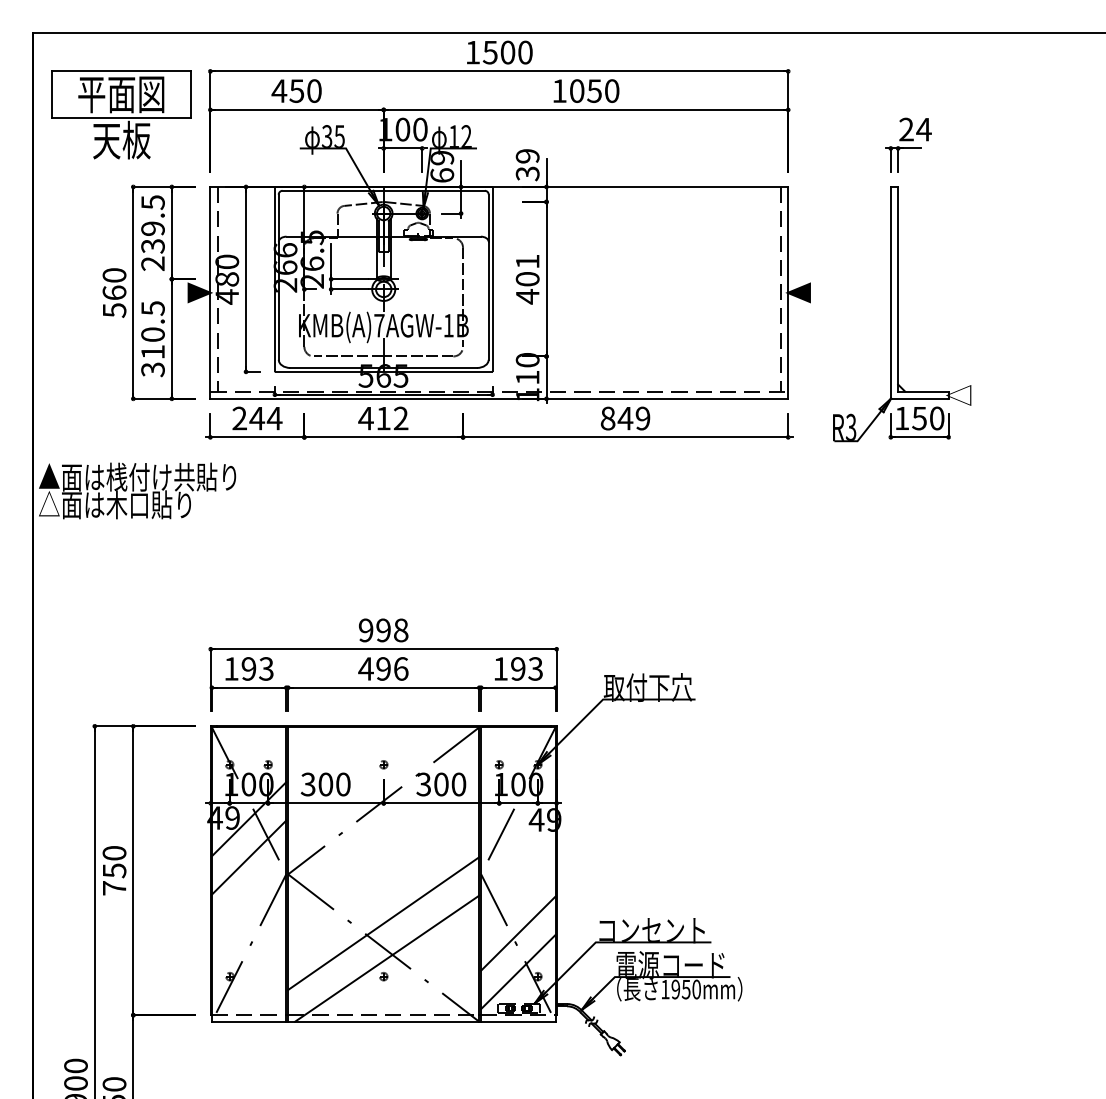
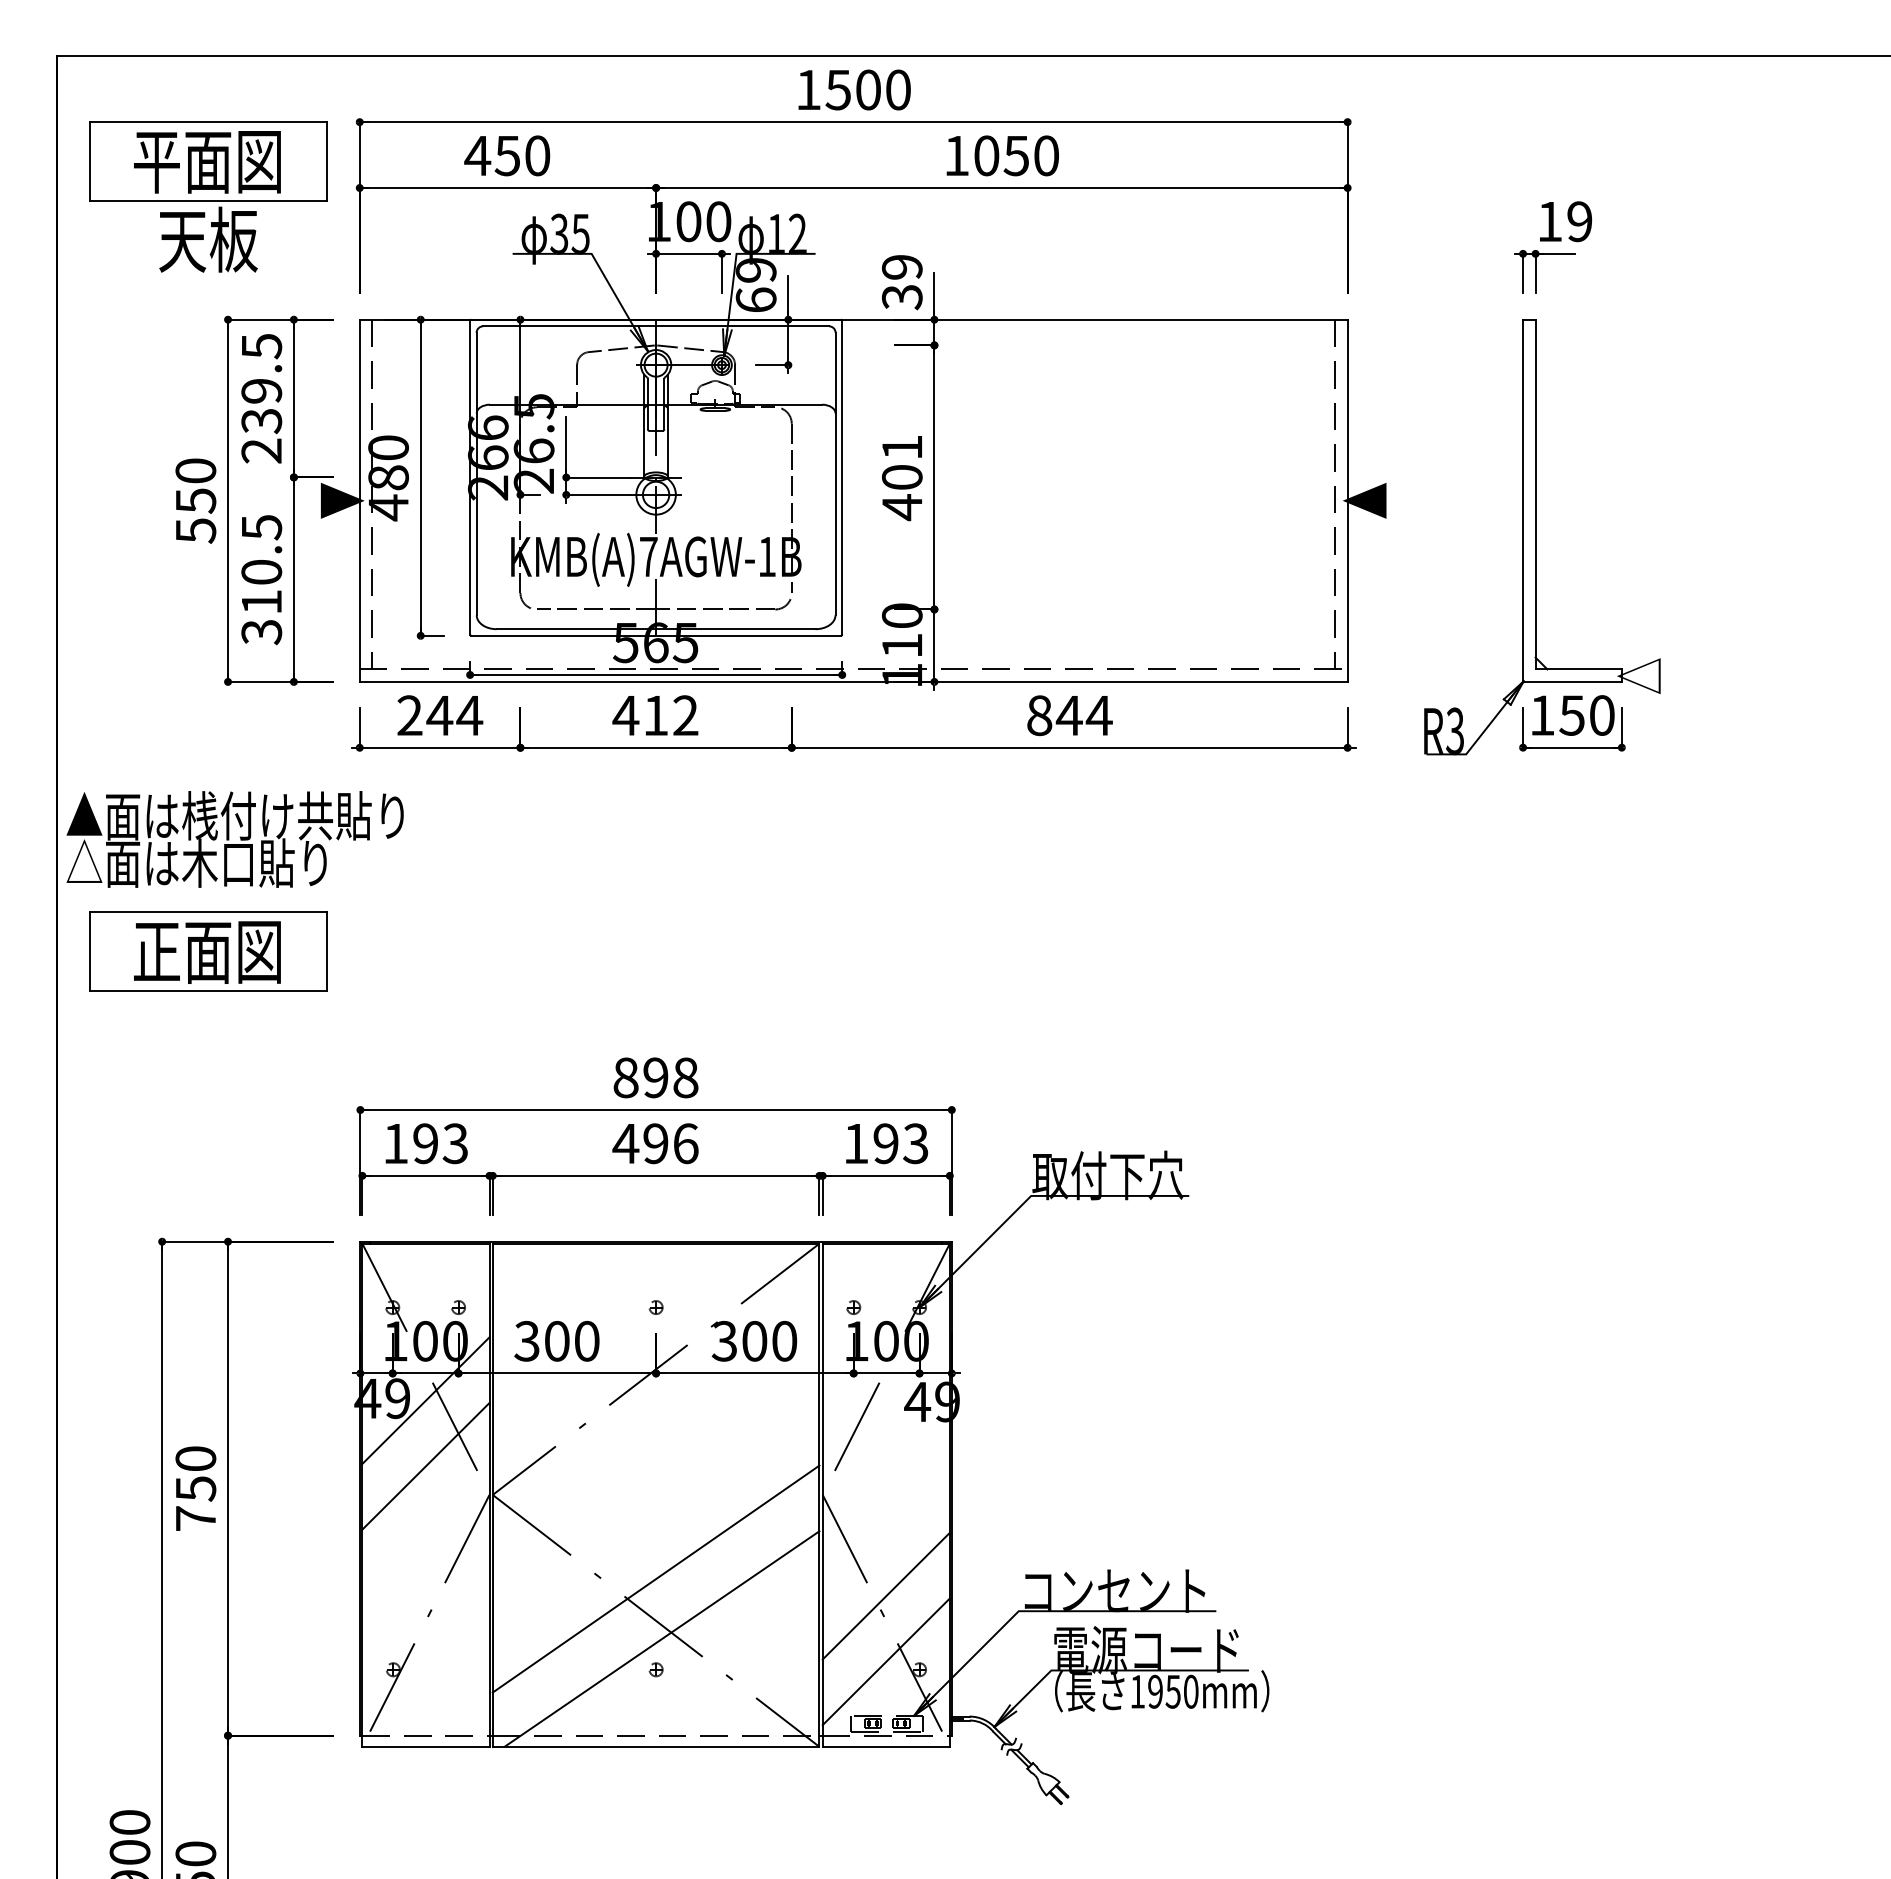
text: (915, 129) -> (1565, 221), 24 -> 19
text: (114, 292) -> (195, 500), 560 -> 550
text: (642, 418) -> (1098, 715), 849 -> 844
part: (121, 556) -> (207, 951), added
text: (365, 630) -> (624, 1077), 998 -> 898

